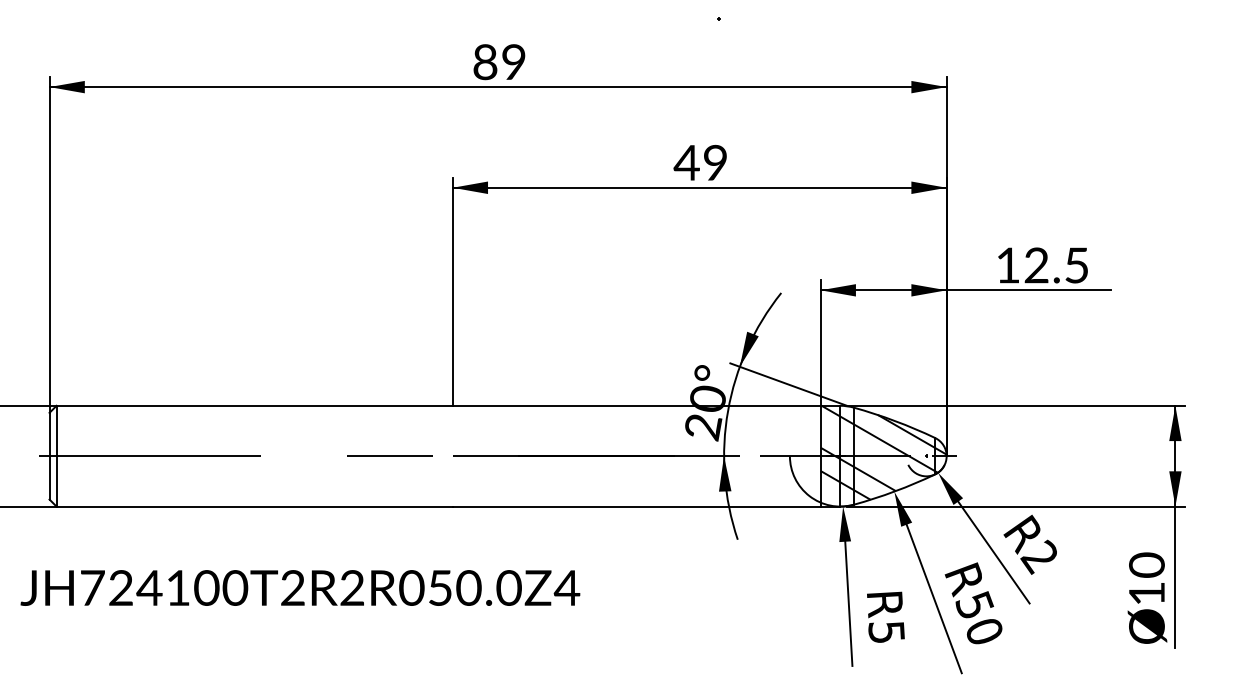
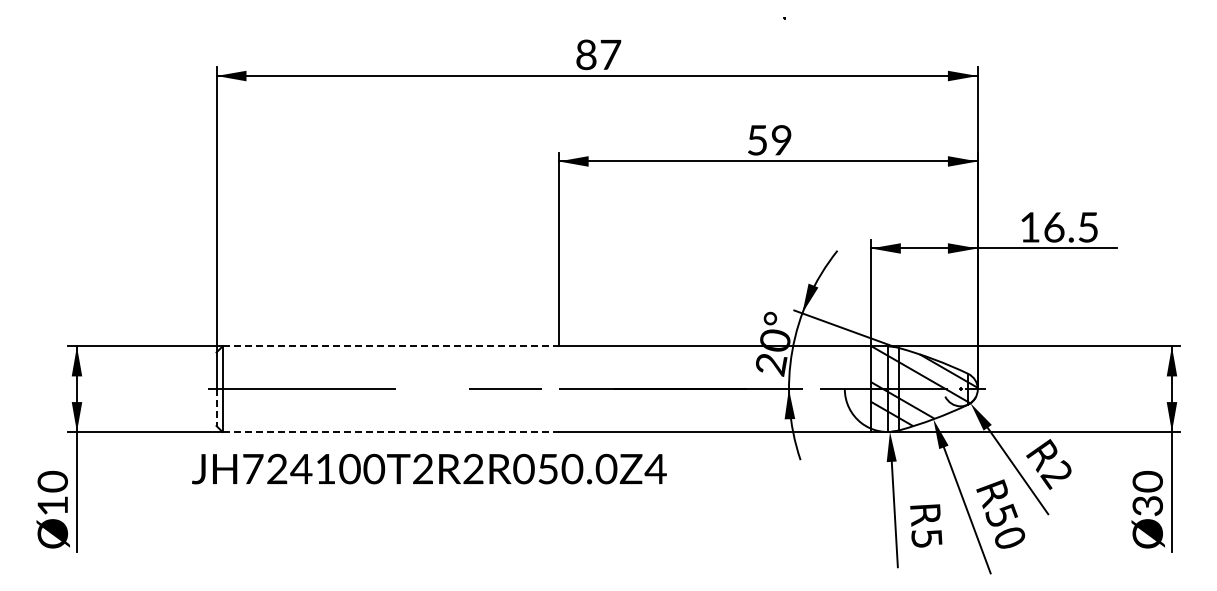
text: (513, 61) -> (610, 54), 89 -> 87
text: (687, 163) -> (757, 140), 49 -> 59
text: (1036, 265) -> (1054, 227), 12.5 -> 16.5
line: (255, 405) -> (391, 346), solid -> dashed
line: (49, 478) -> (216, 408), solid -> dashed
line: (255, 507) -> (391, 432), solid -> dashed
text: (300, 587) -> (429, 468), moved
text: (1146, 594) -> (1147, 506), 10 -> 30

